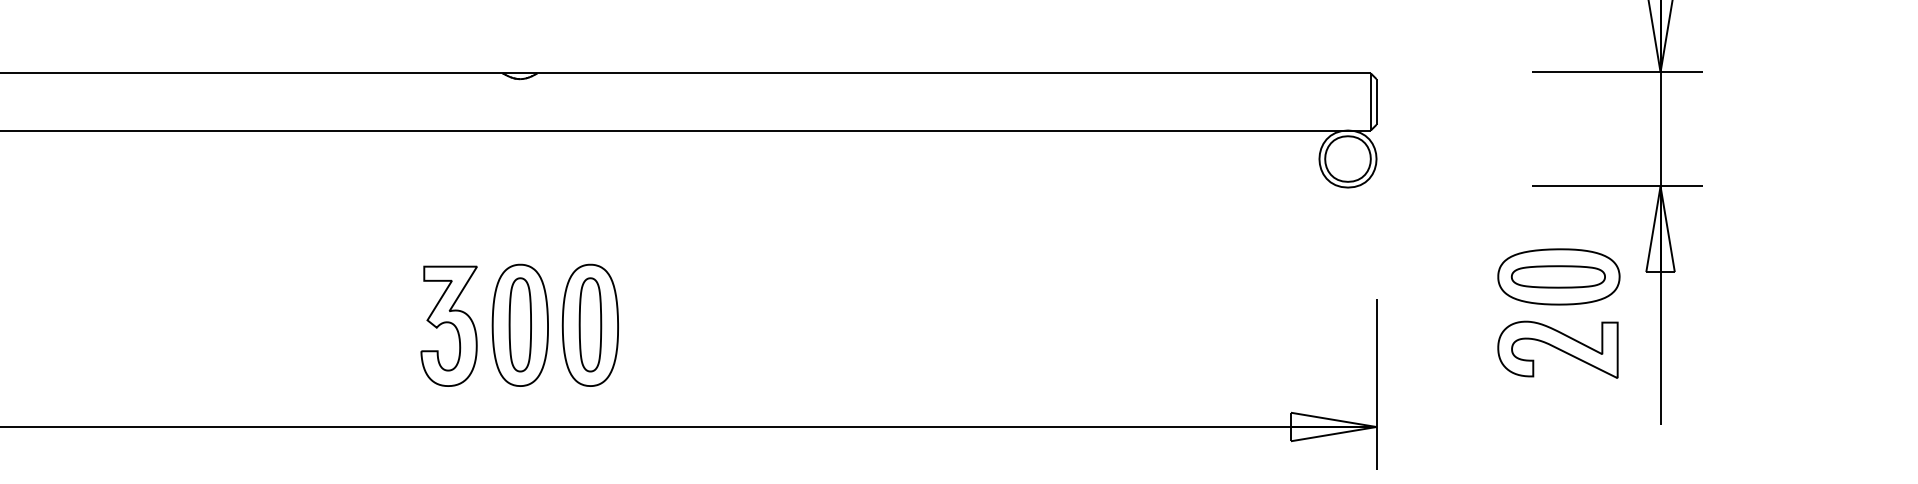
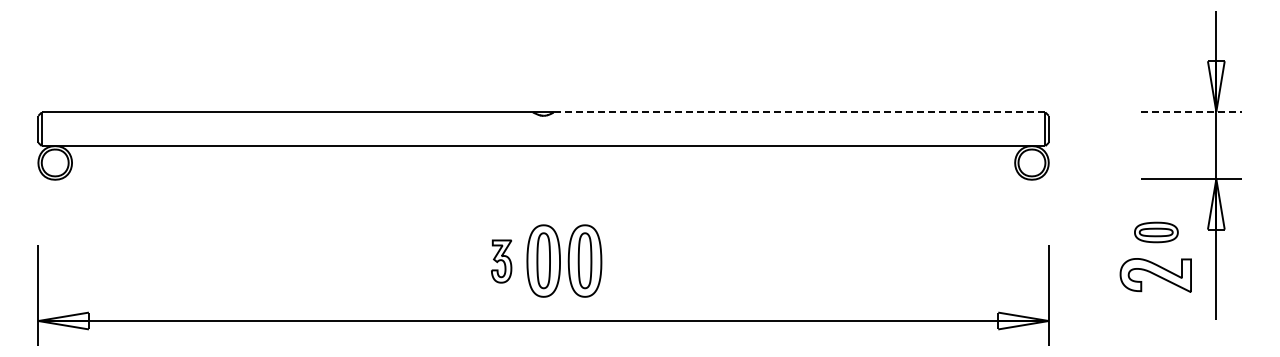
line: (1618, 71) -> (1191, 111), solid -> dashed
line: (953, 73) -> (799, 112), solid -> dashed
part: (1559, 276) -> (1156, 232), size x0.6
part: (448, 326) -> (501, 261), size x0.6

